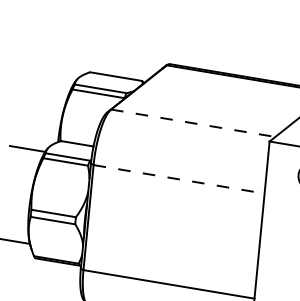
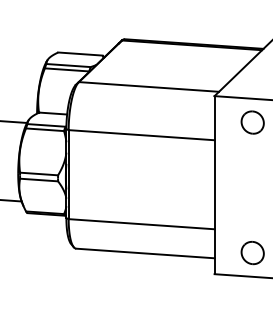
line: (193, 122) -> (149, 86), dashed -> solid
line: (180, 179) -> (142, 135), dashed -> solid

